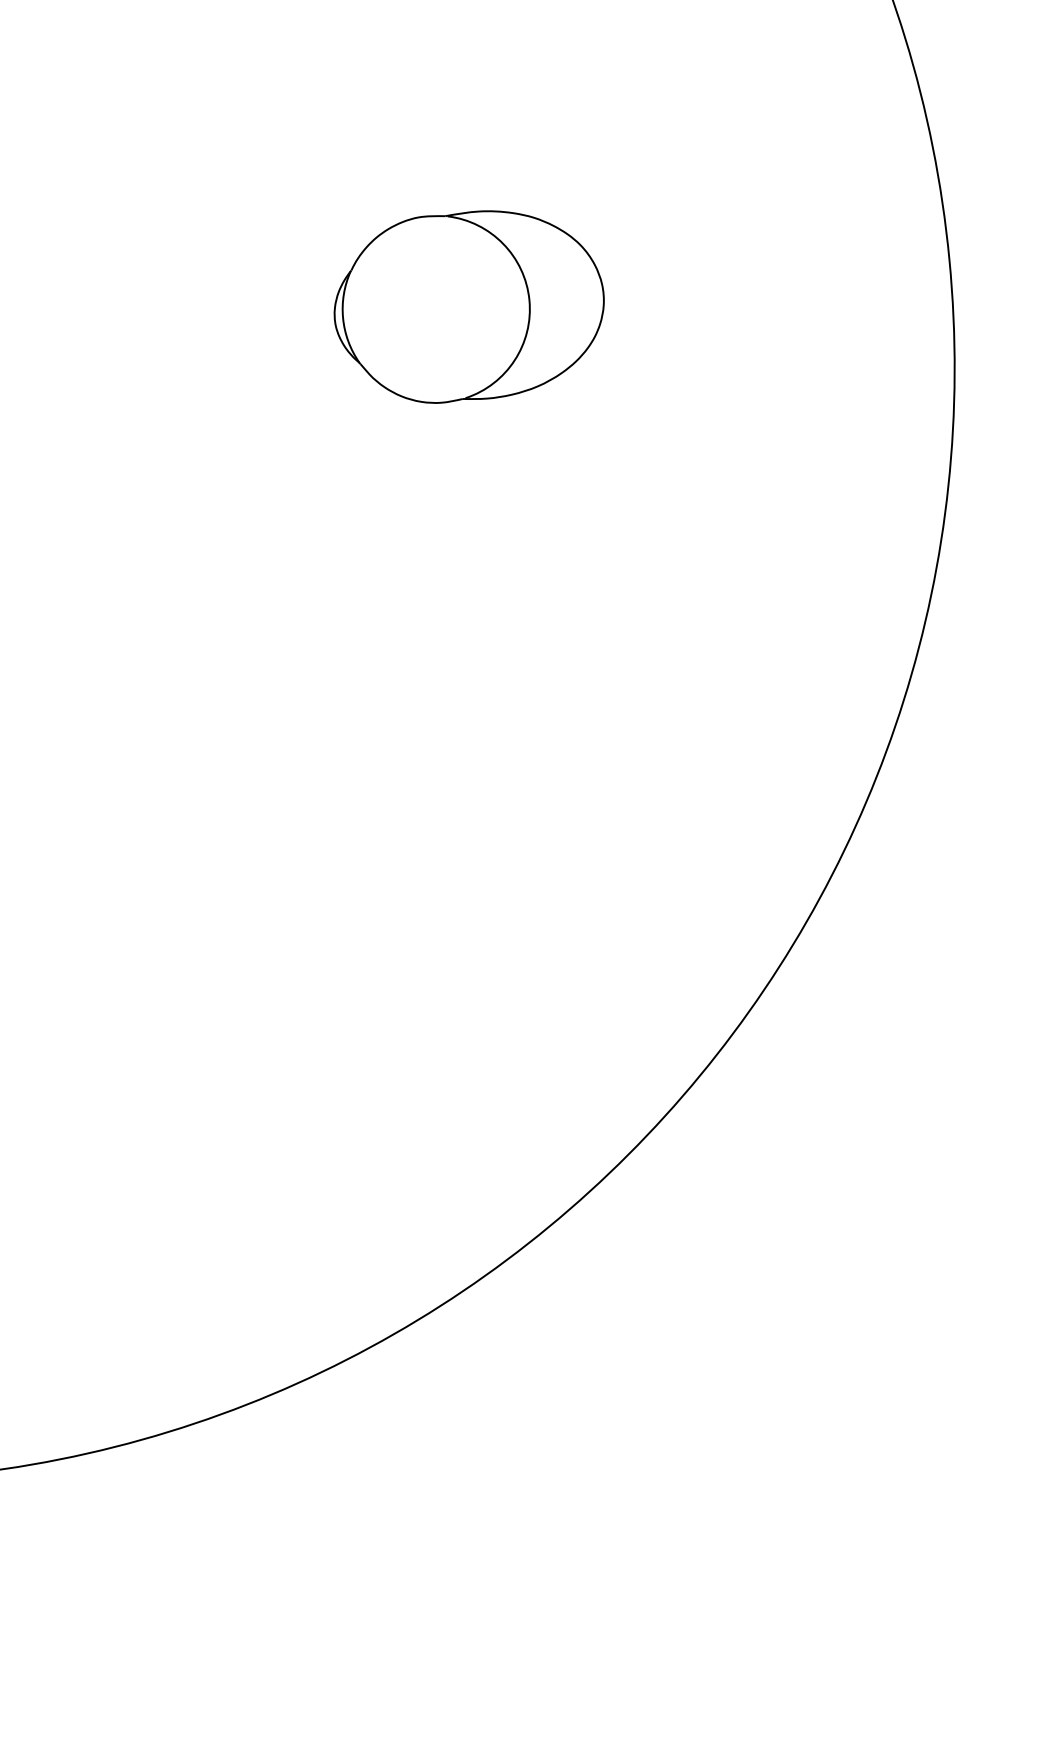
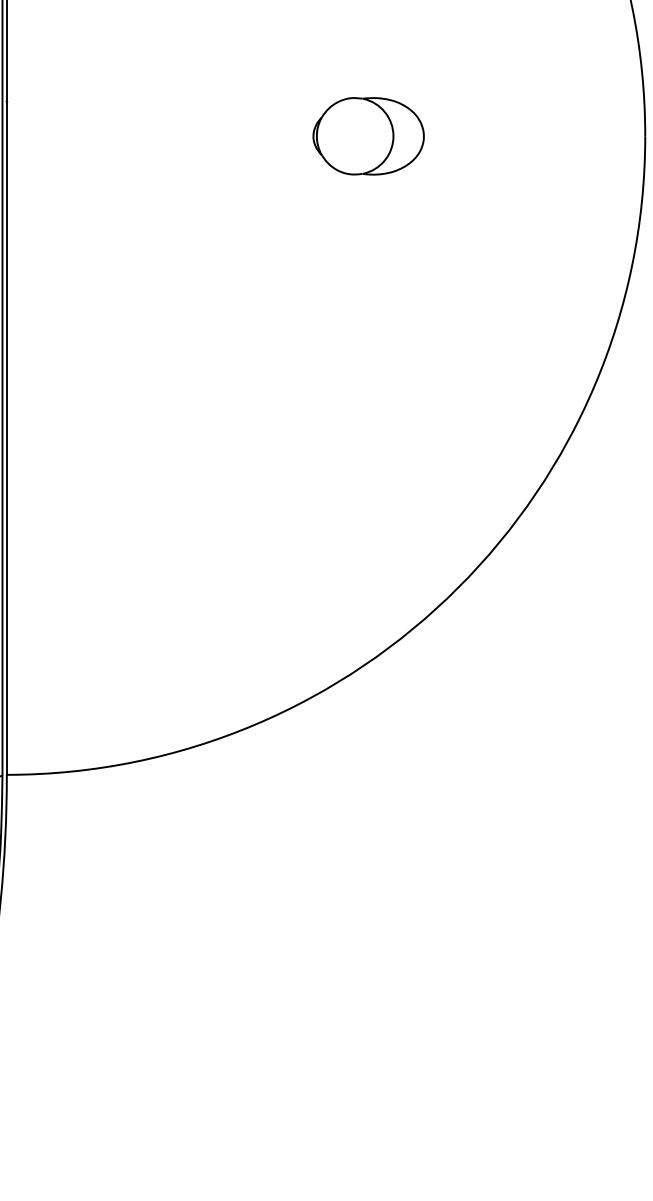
part: (468, 306) -> (368, 136), size x0.71

